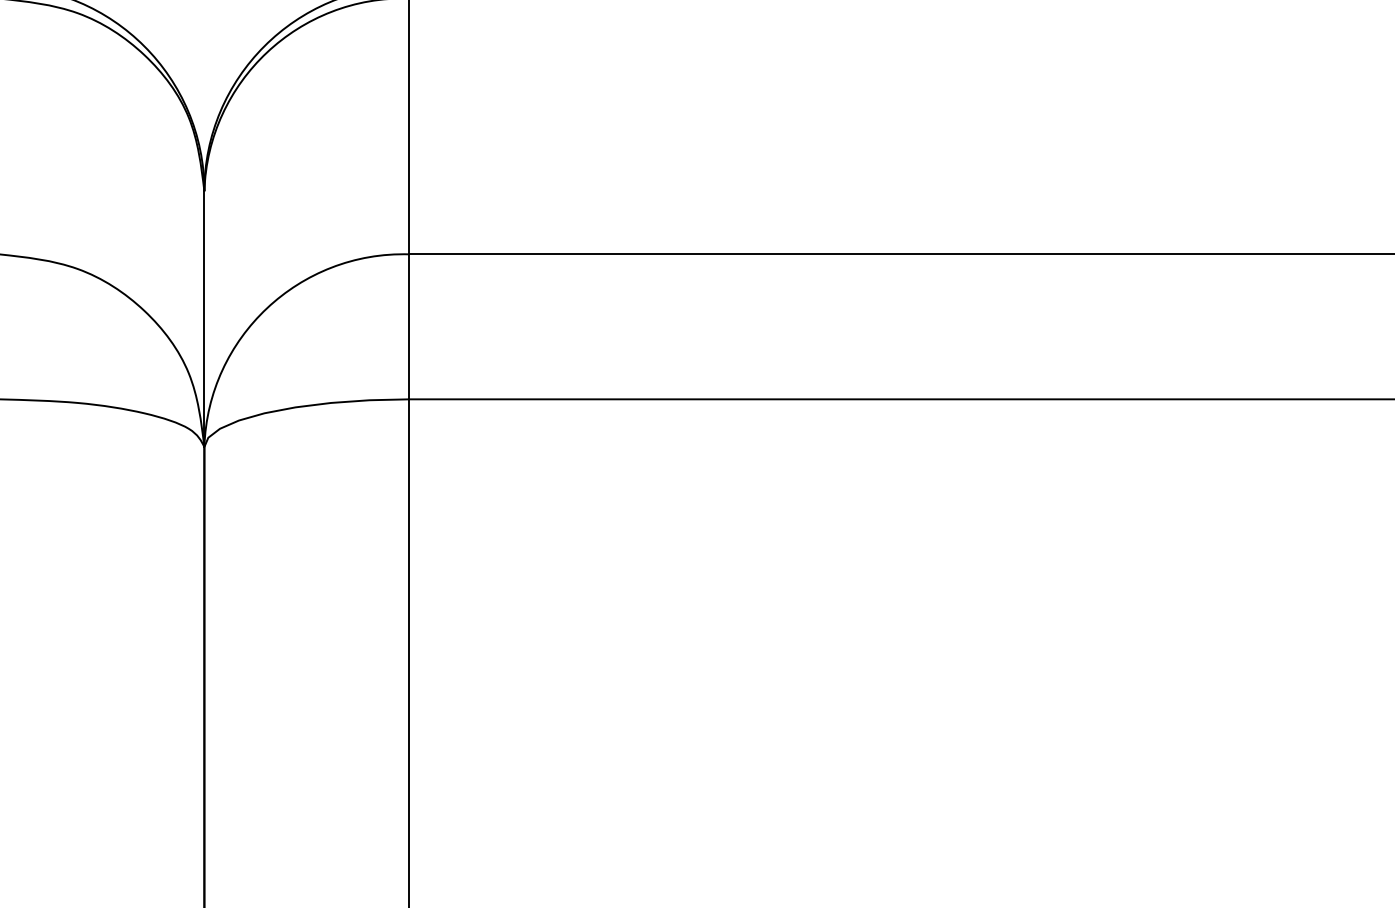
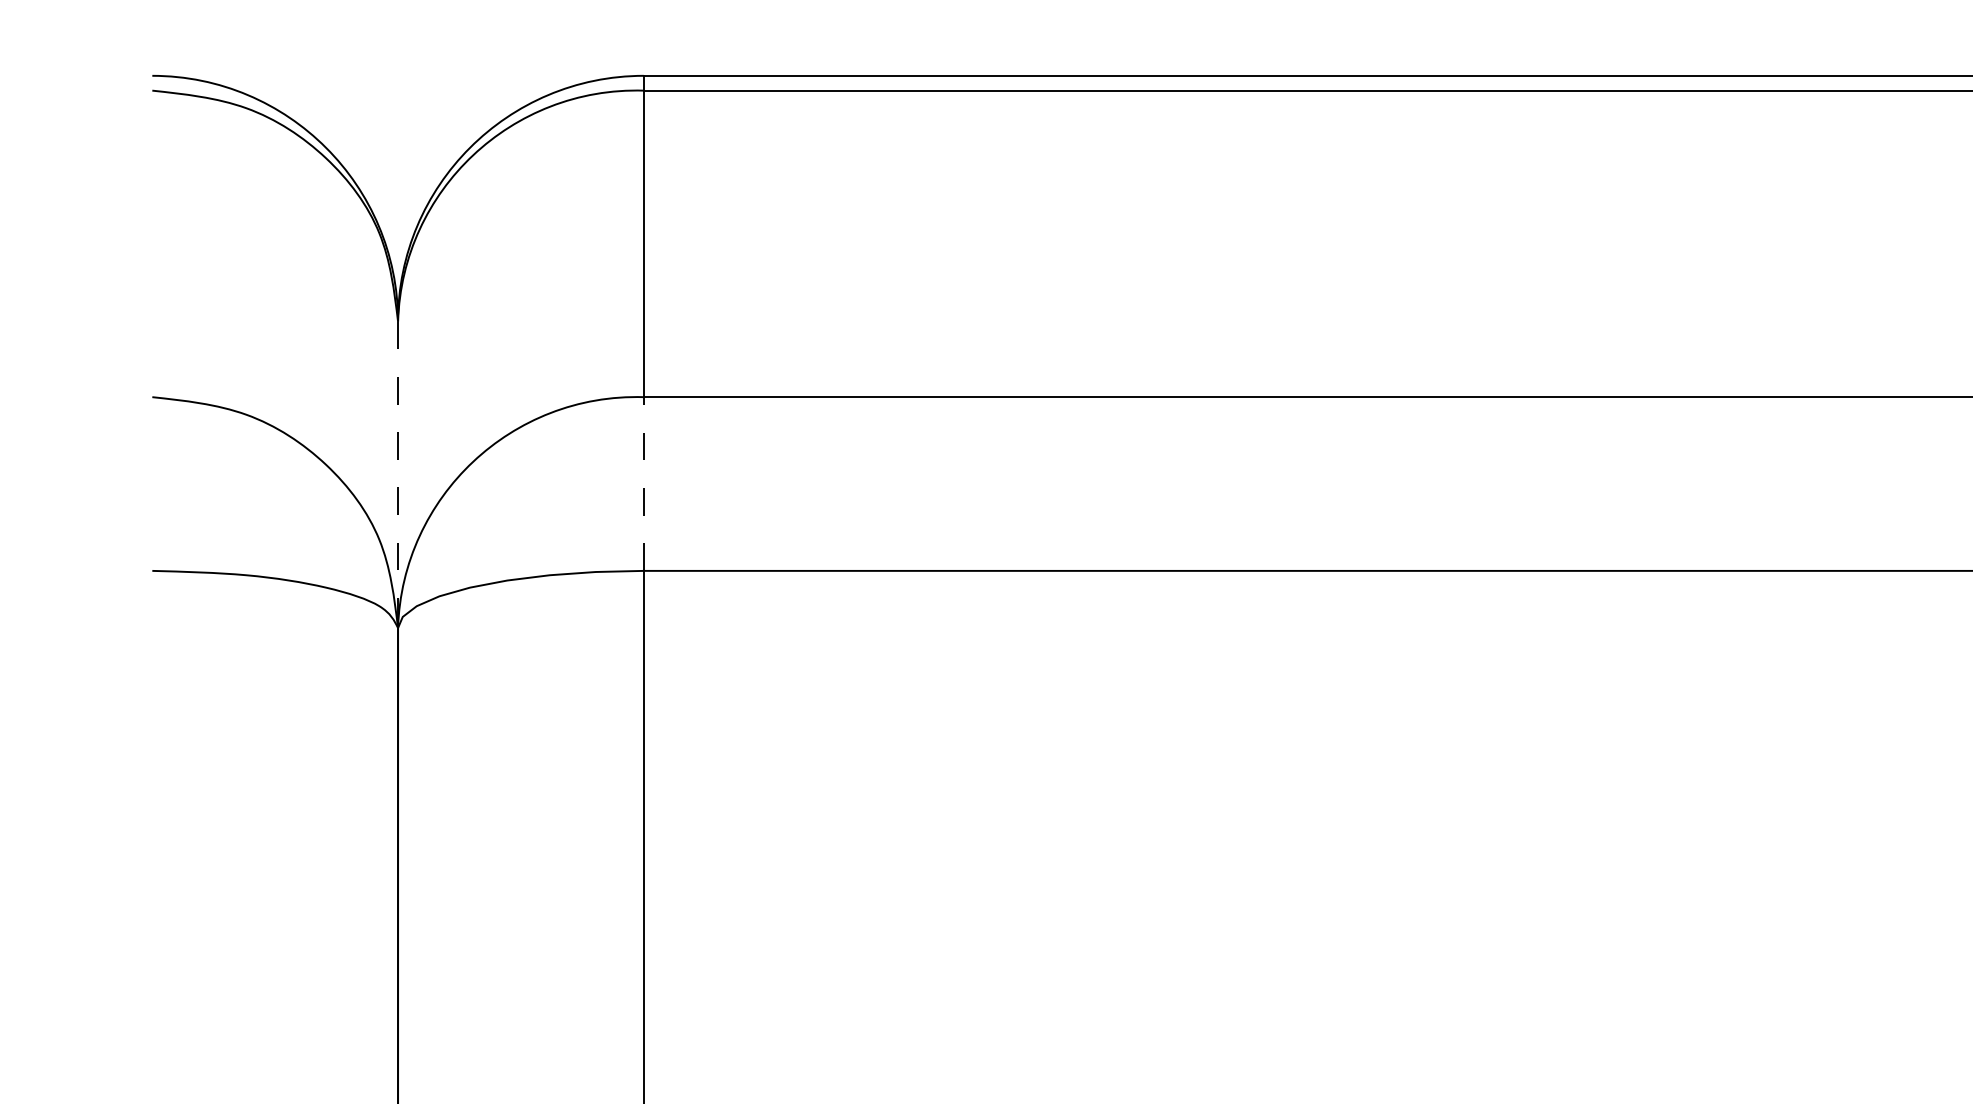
line: (204, 319) -> (398, 475), solid -> dashed
line: (409, 327) -> (643, 484), solid -> dashed

